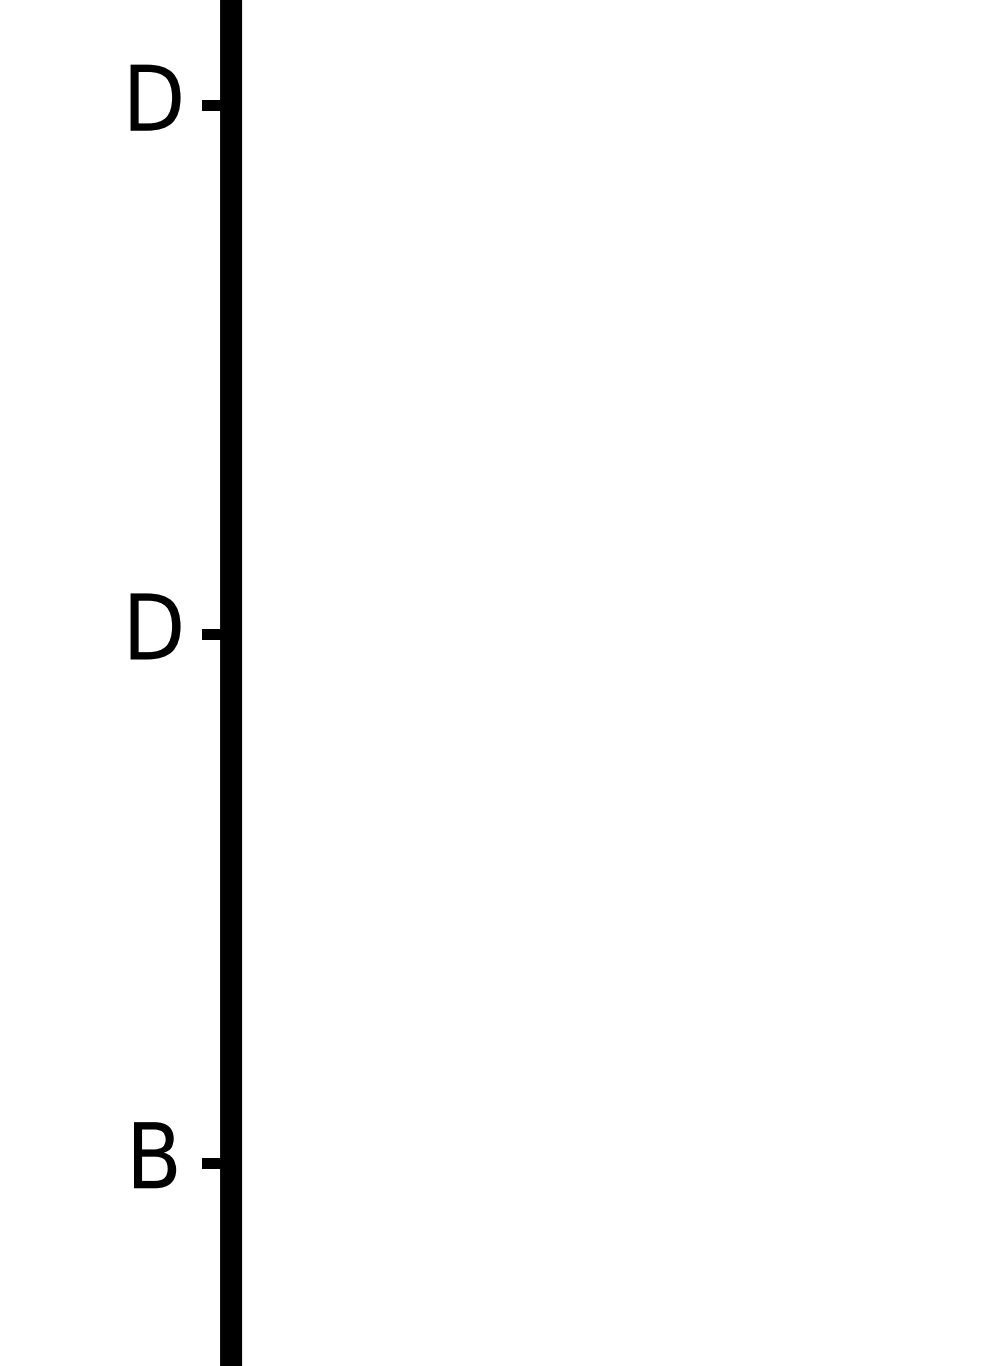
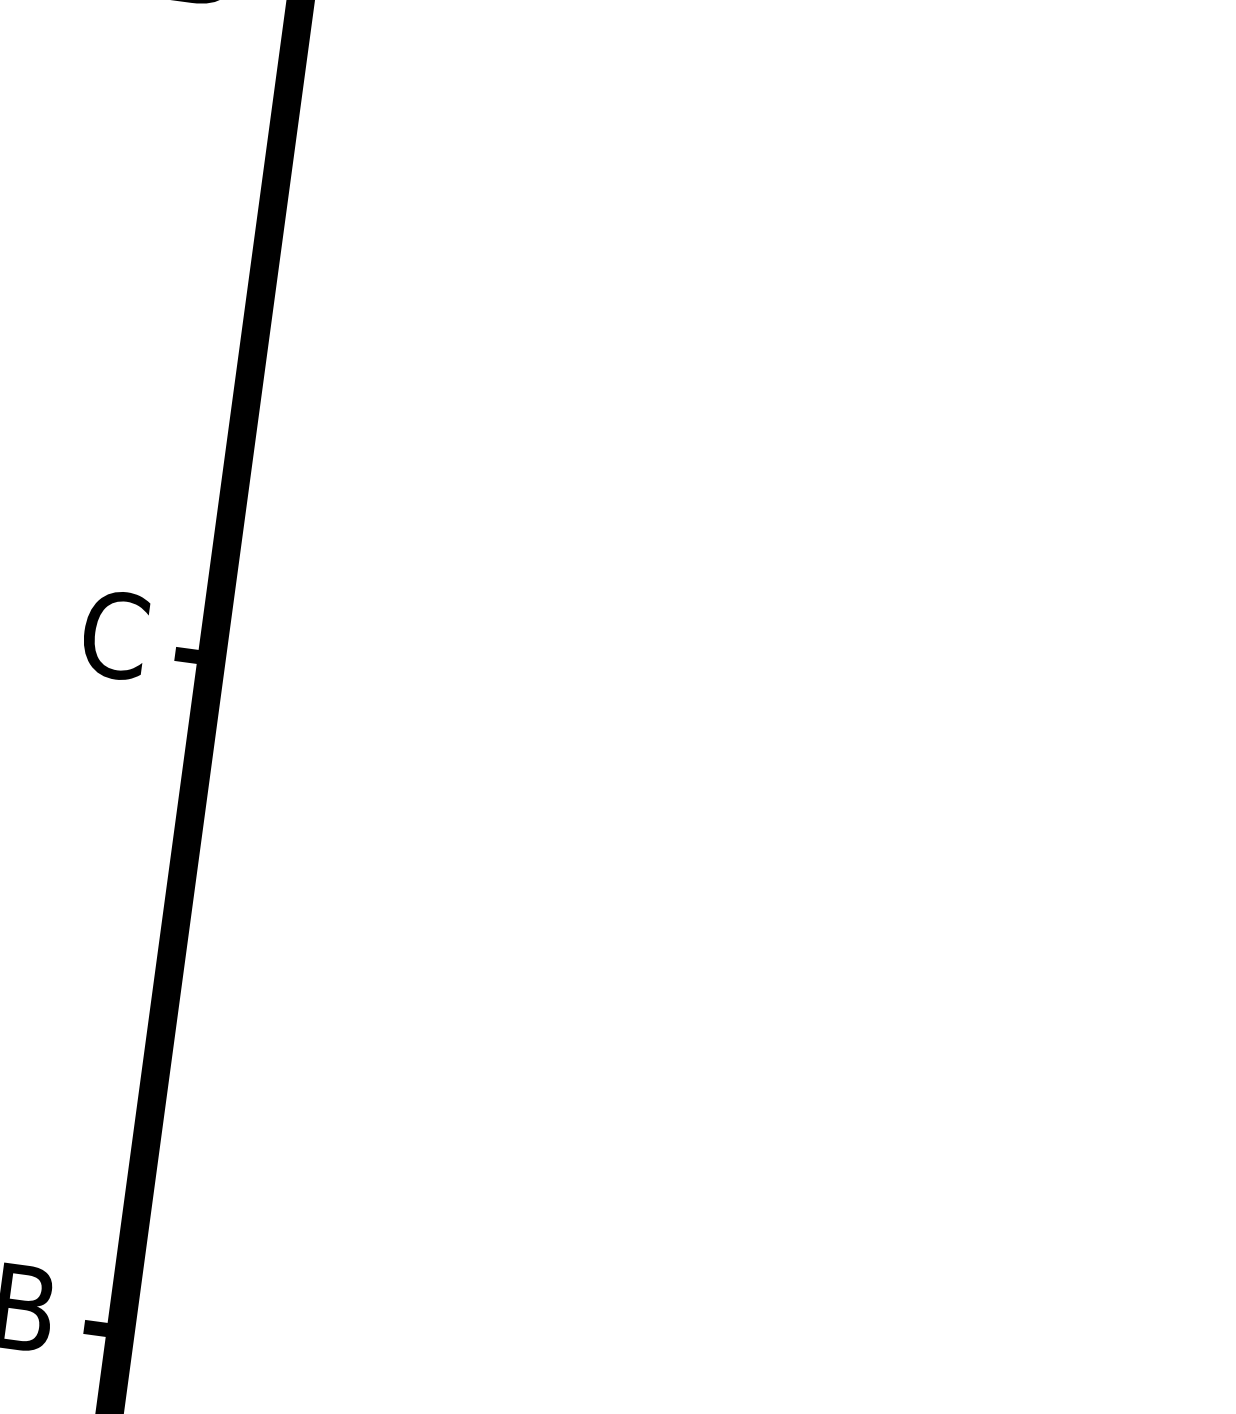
text: (155, 626) -> (116, 635), D -> C

